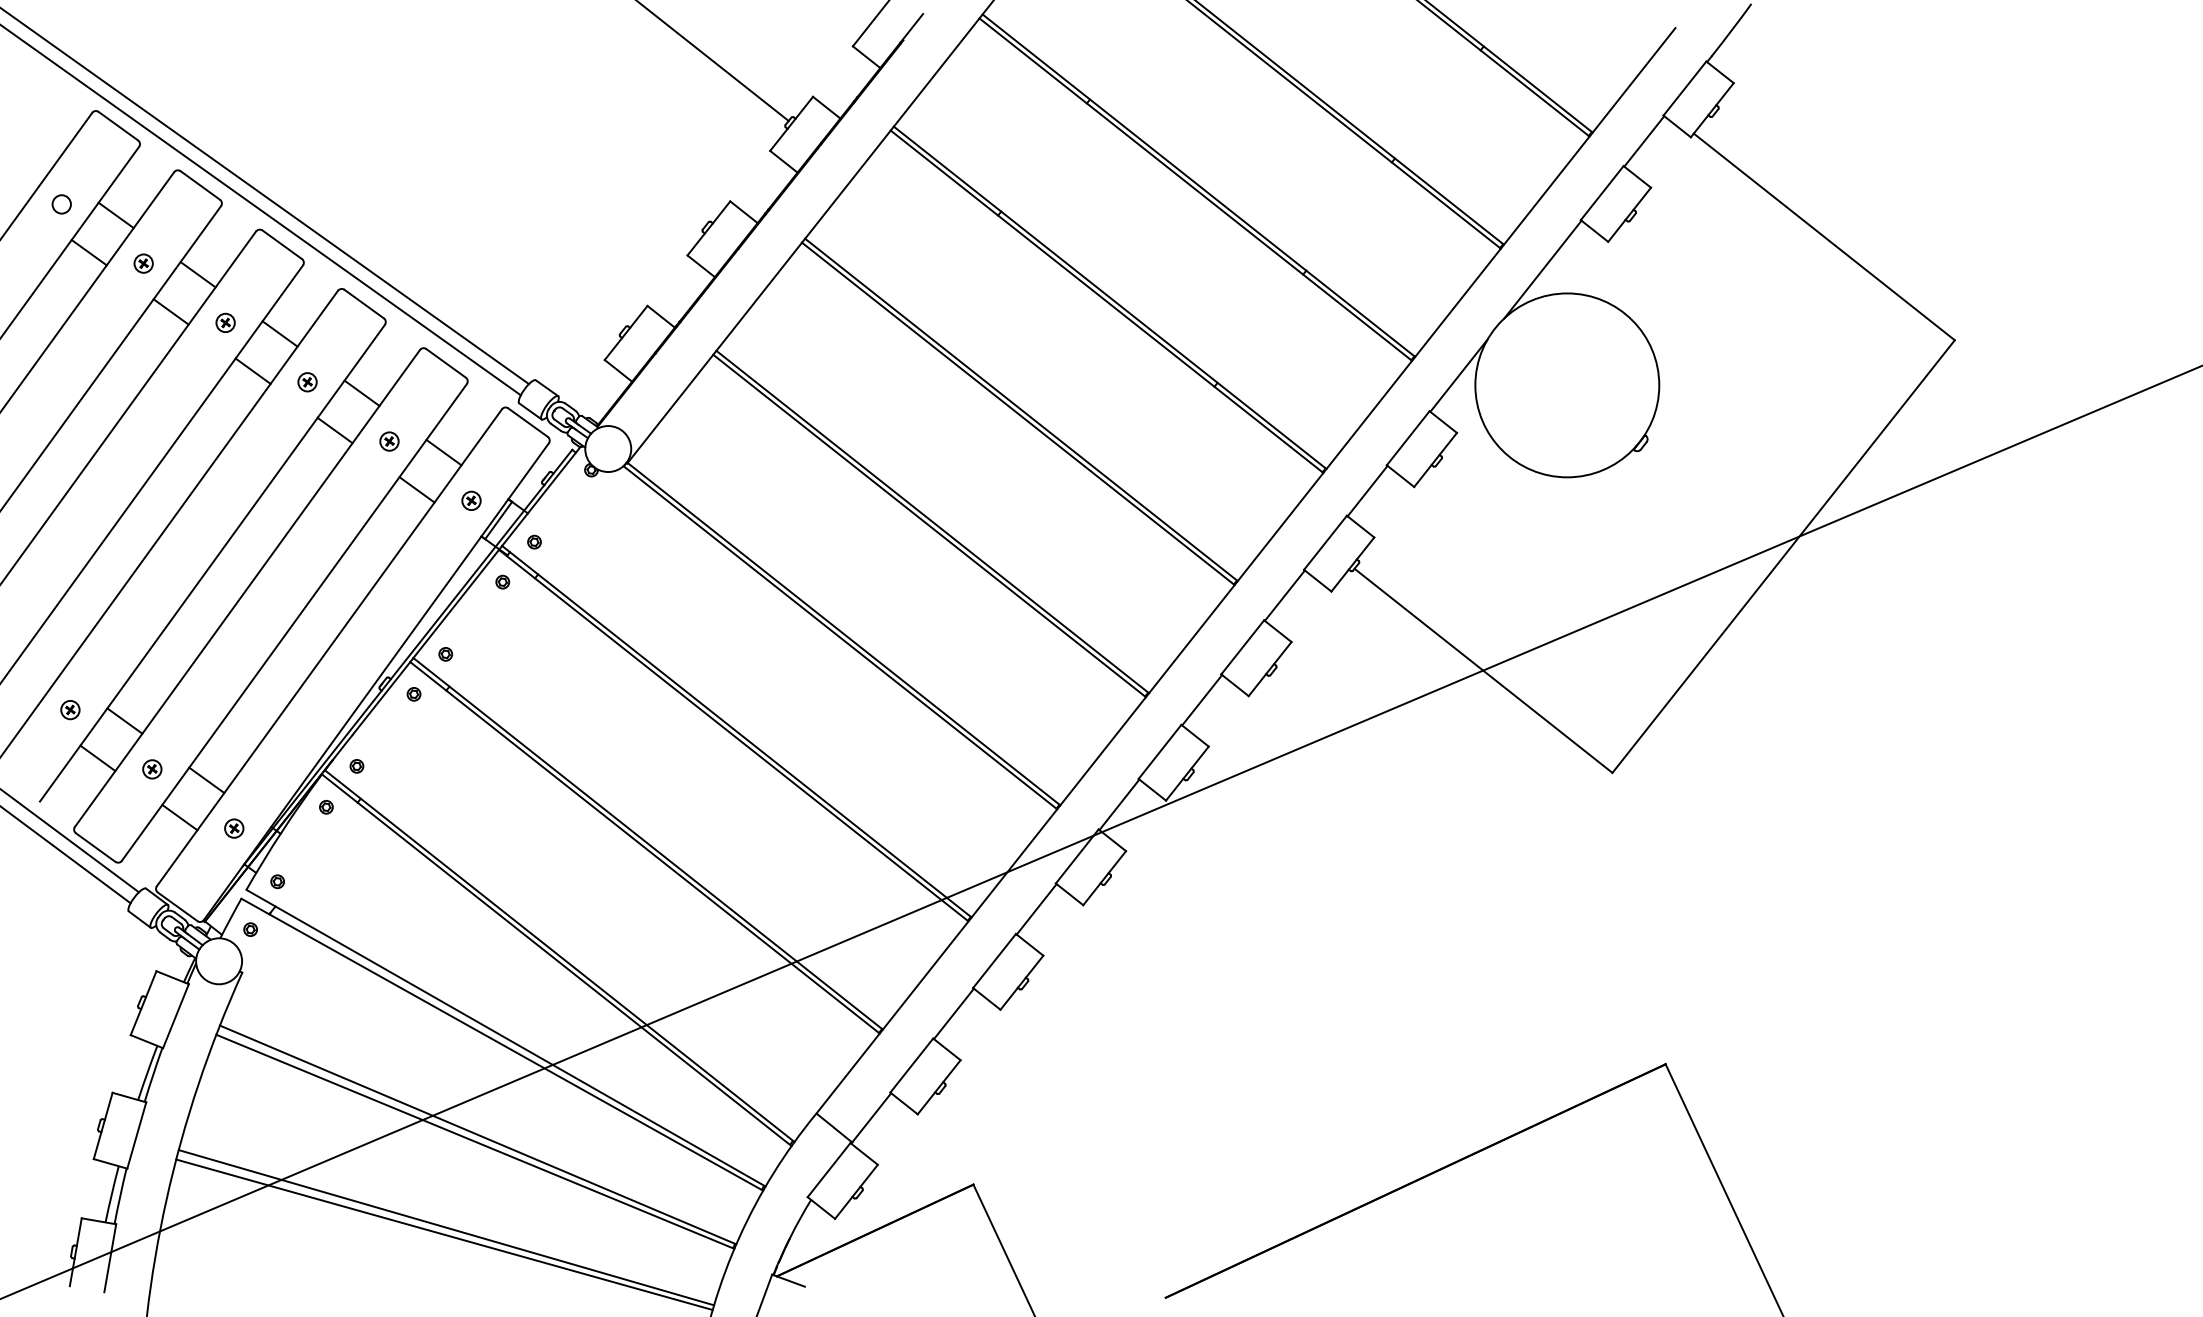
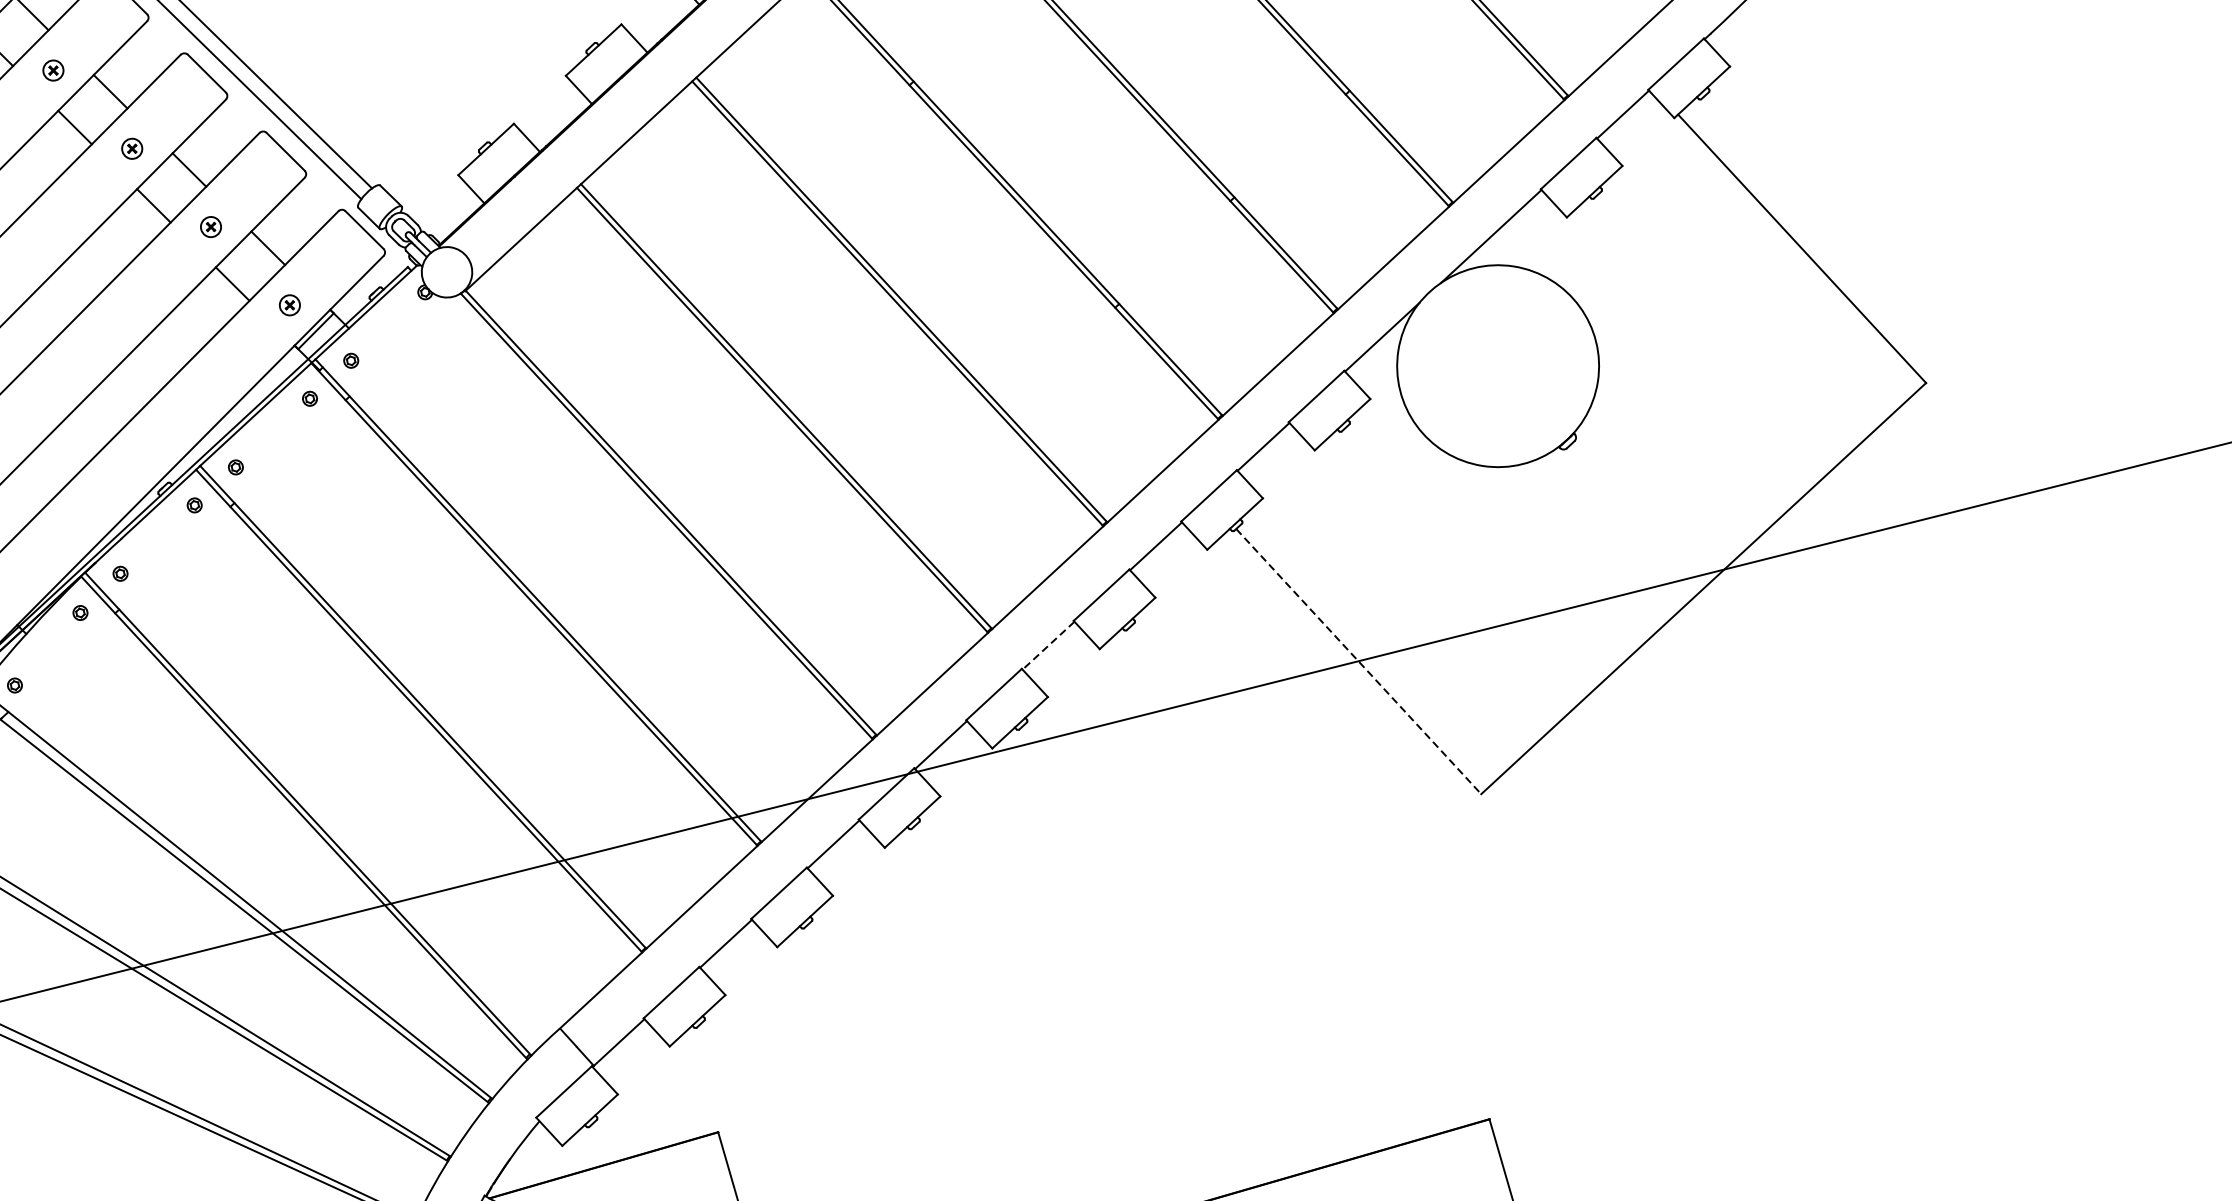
line: (1483, 671) -> (1358, 662), solid -> dashed
line: (1201, 700) -> (1047, 645), solid -> dashed

